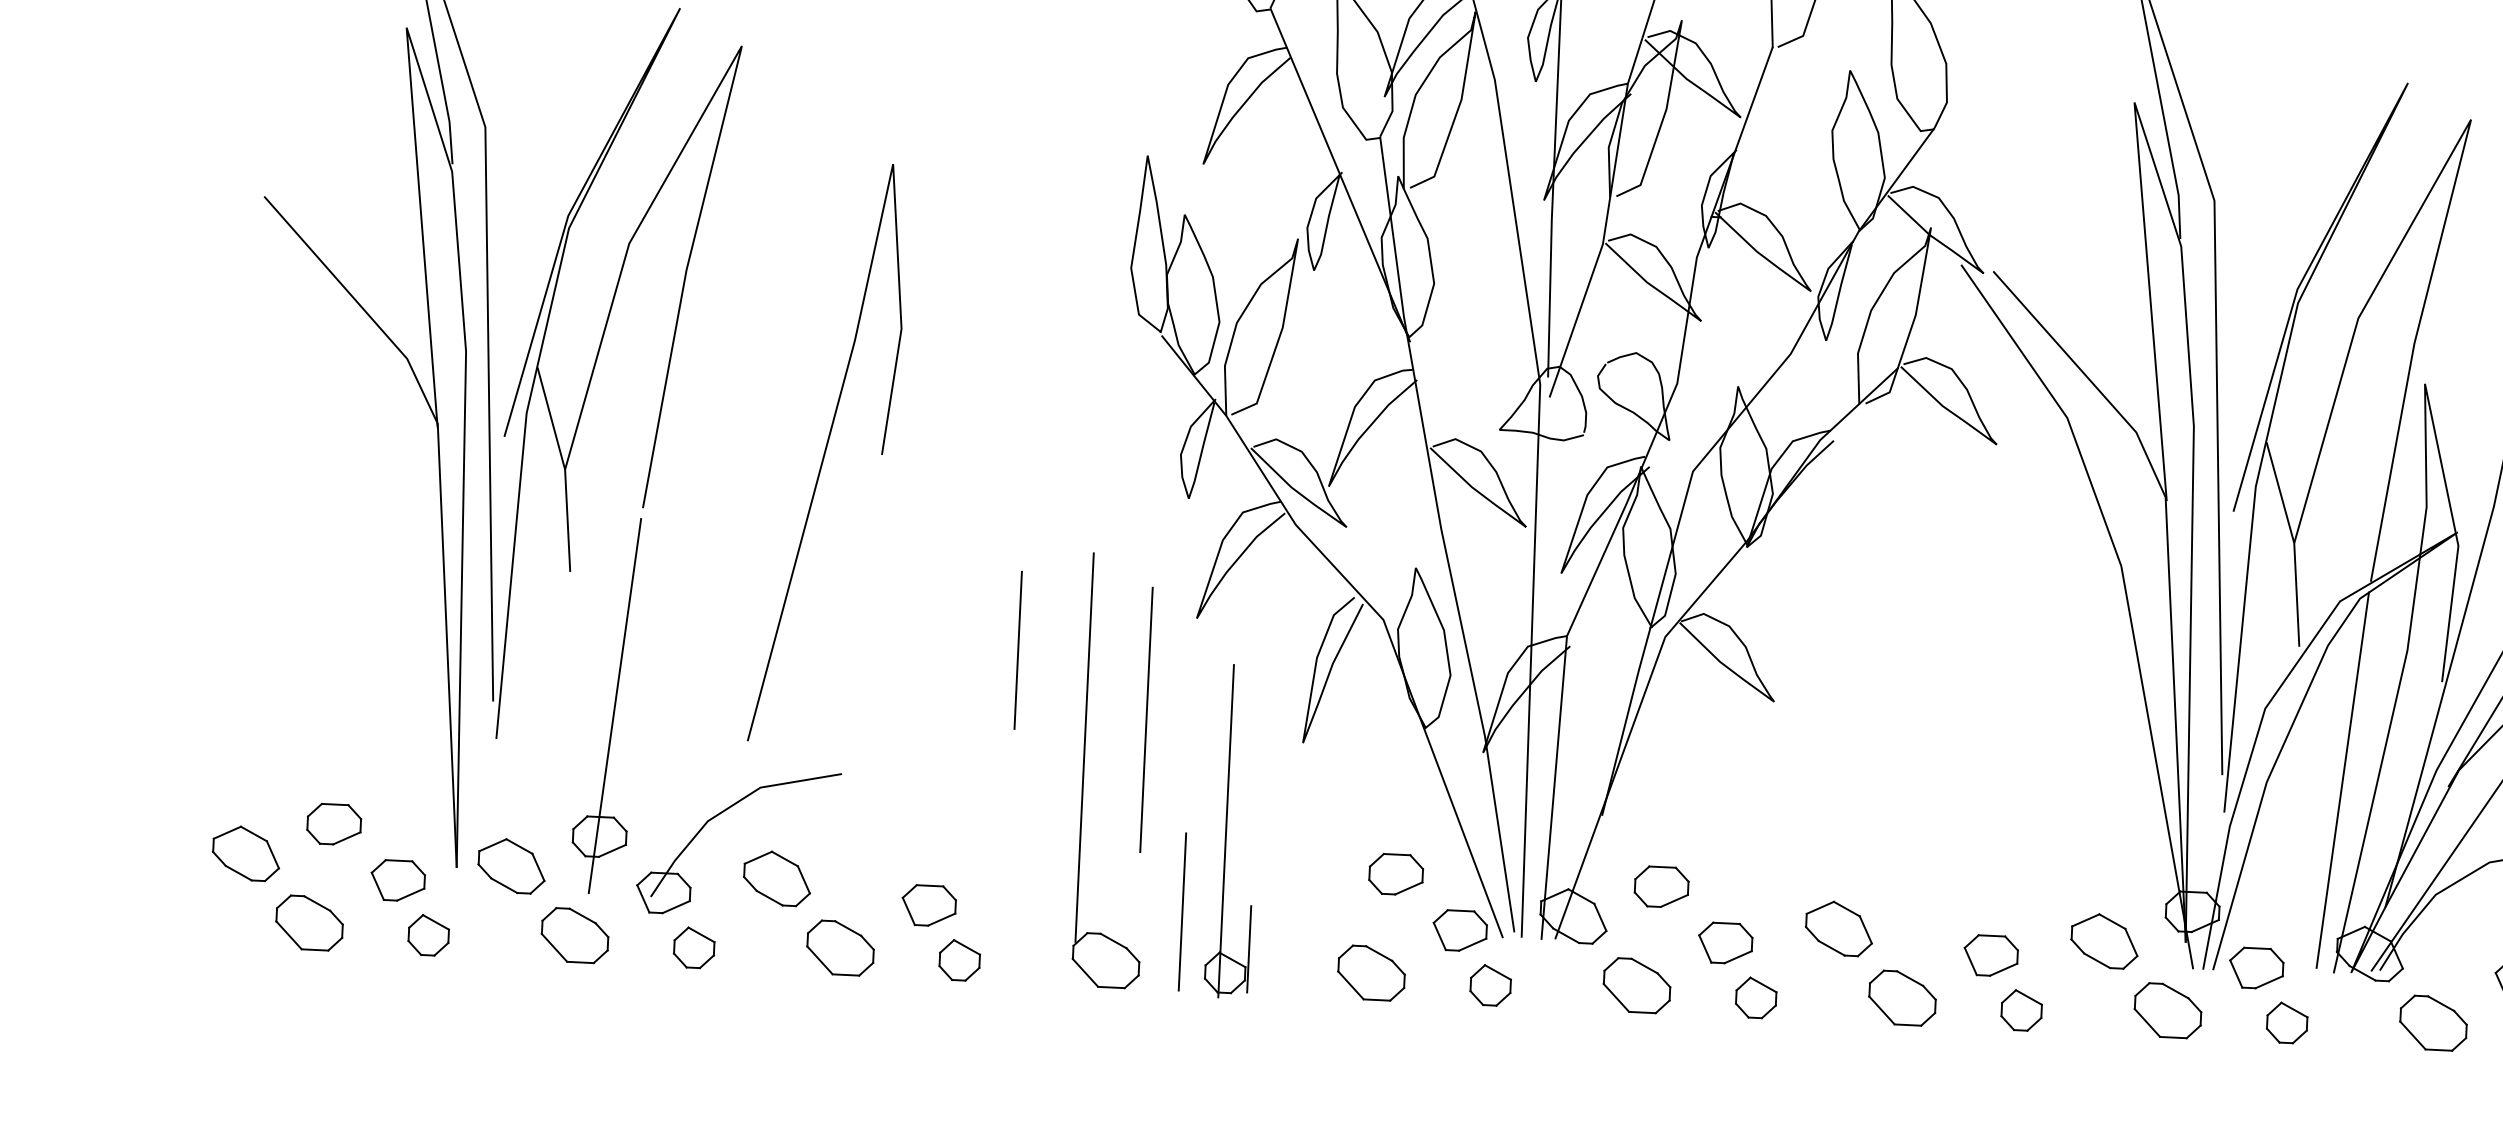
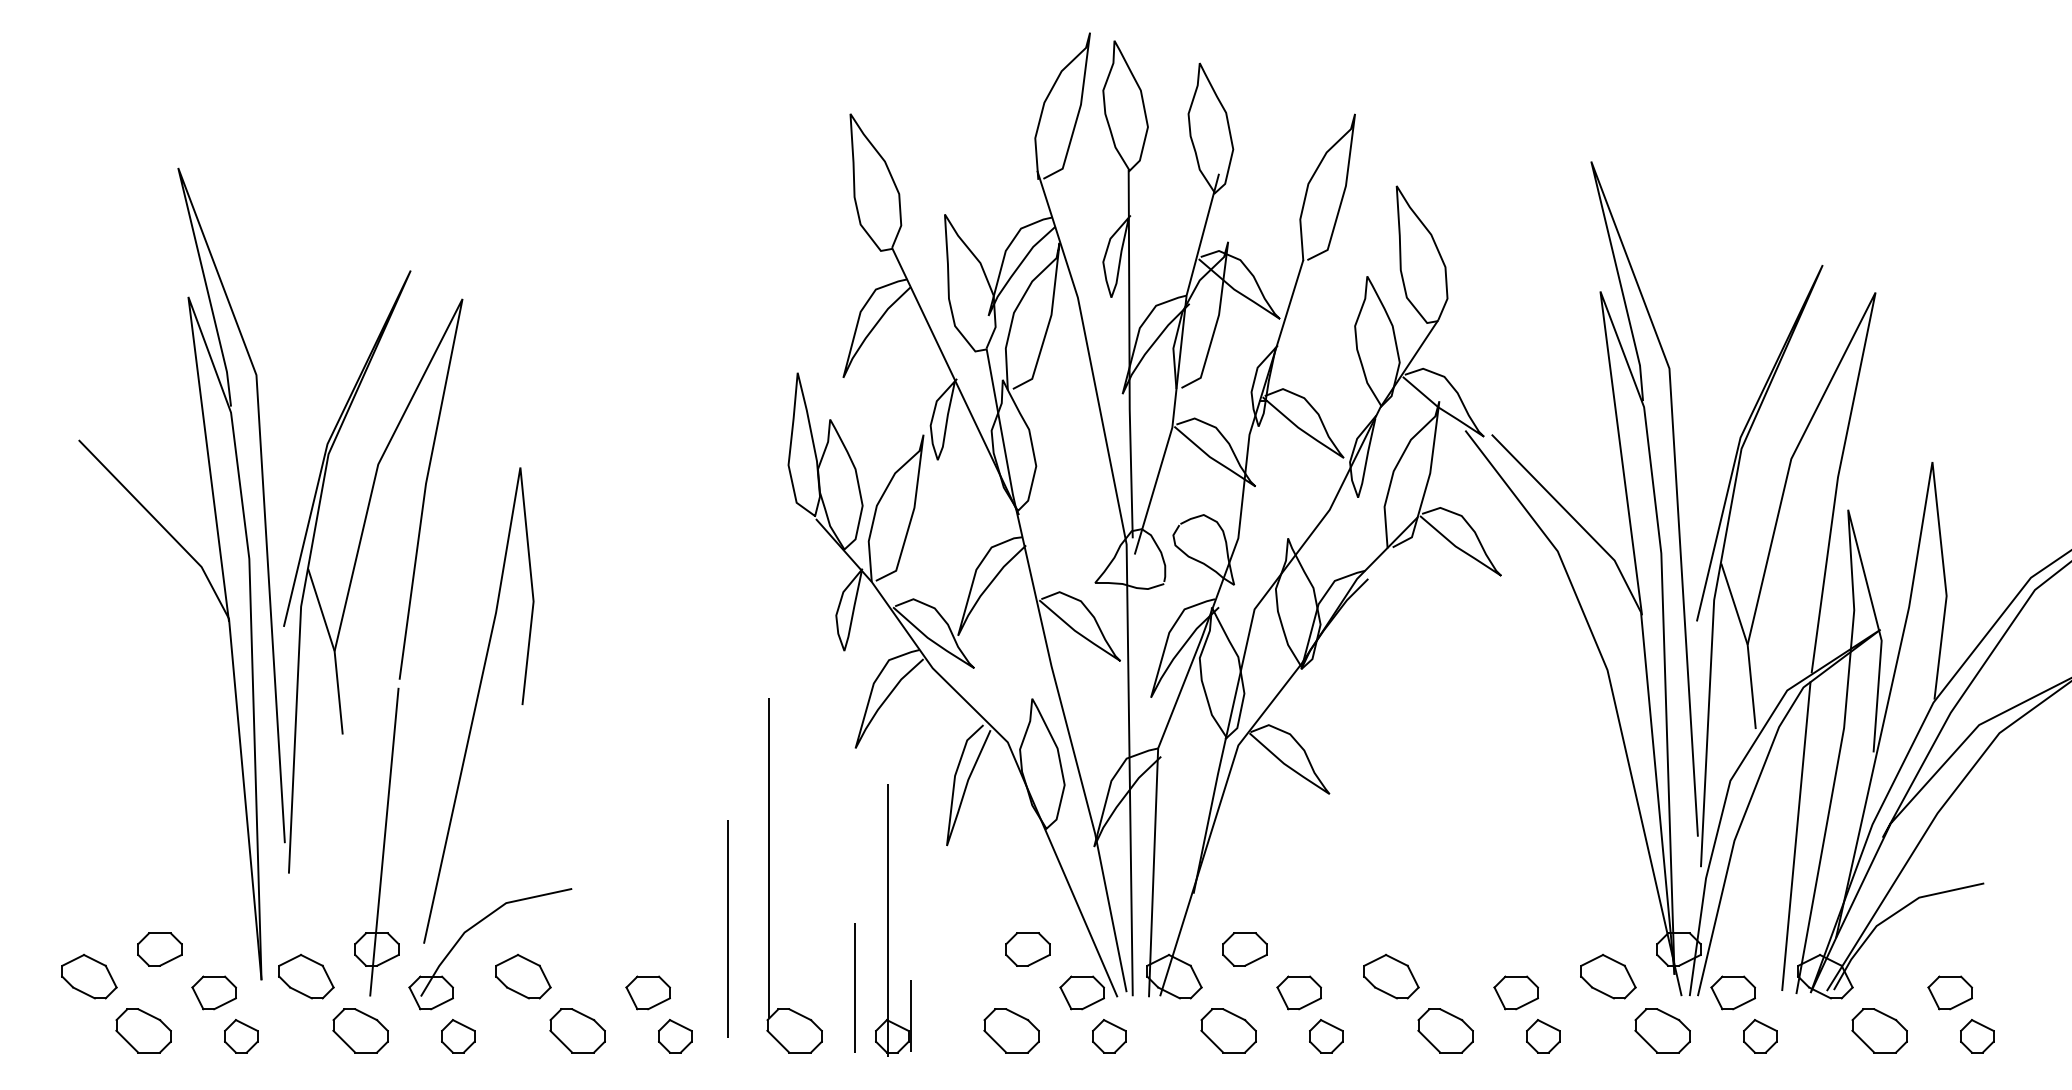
line: (825, 452) -> (476, 705), moved
line: (1017, 649) -> (710, 780), removed
line: (1145, 719) -> (727, 928), moved

